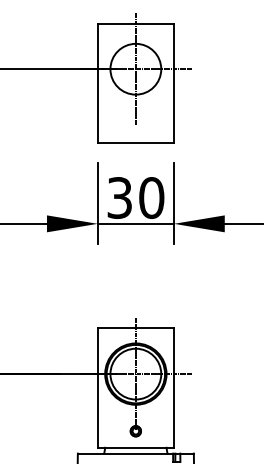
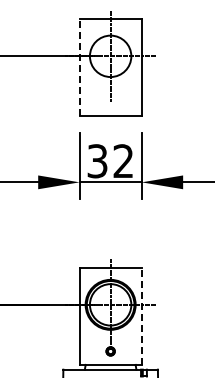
line: (97, 82) -> (79, 67), solid -> dashed
text: (151, 198) -> (123, 161), 30 -> 32
line: (173, 388) -> (141, 316), solid -> dashed

